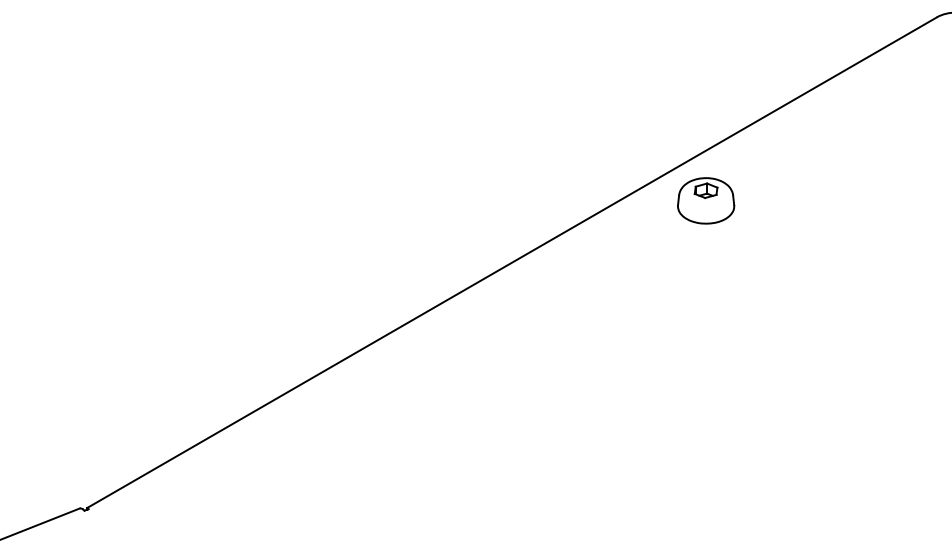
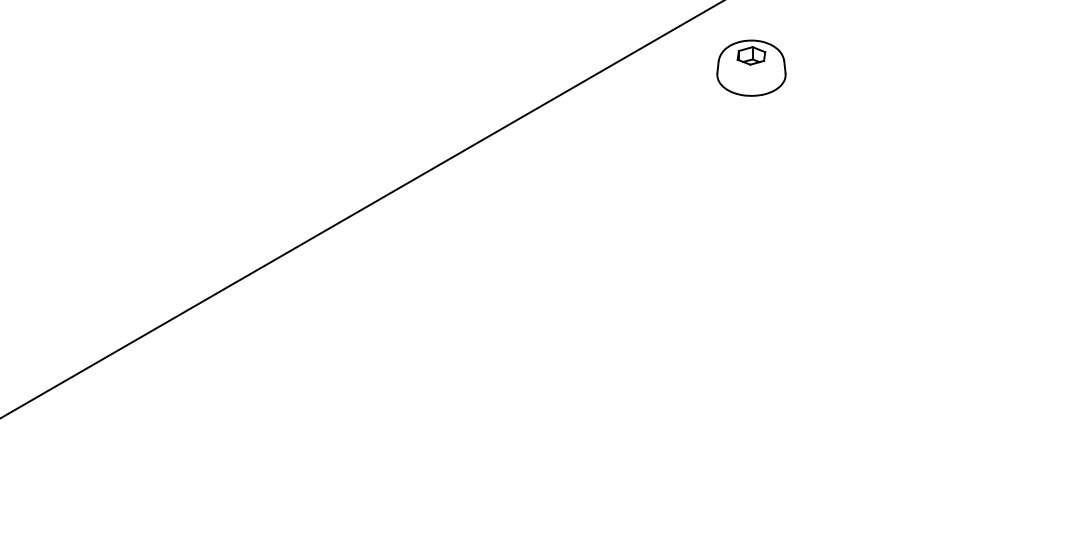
part: (706, 200) -> (751, 67), moved

